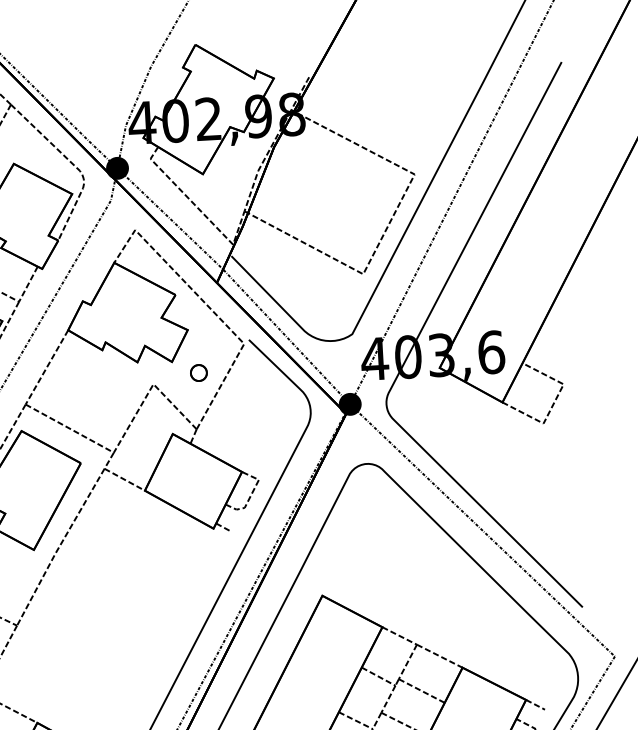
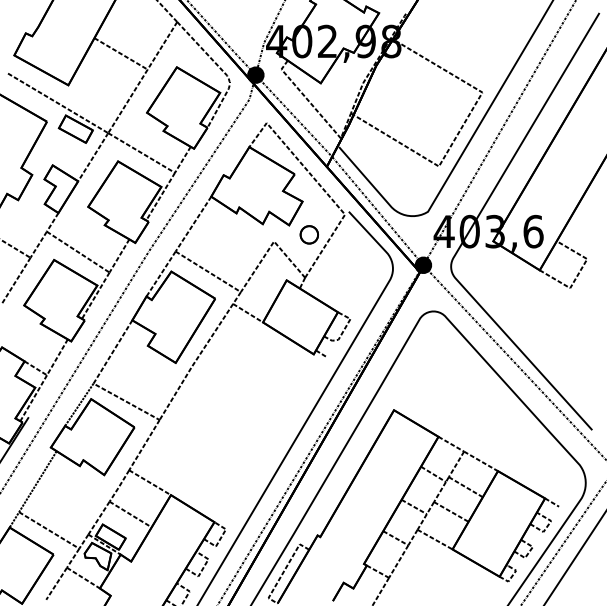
part: (197, 372) -> (308, 234), size x1.43

